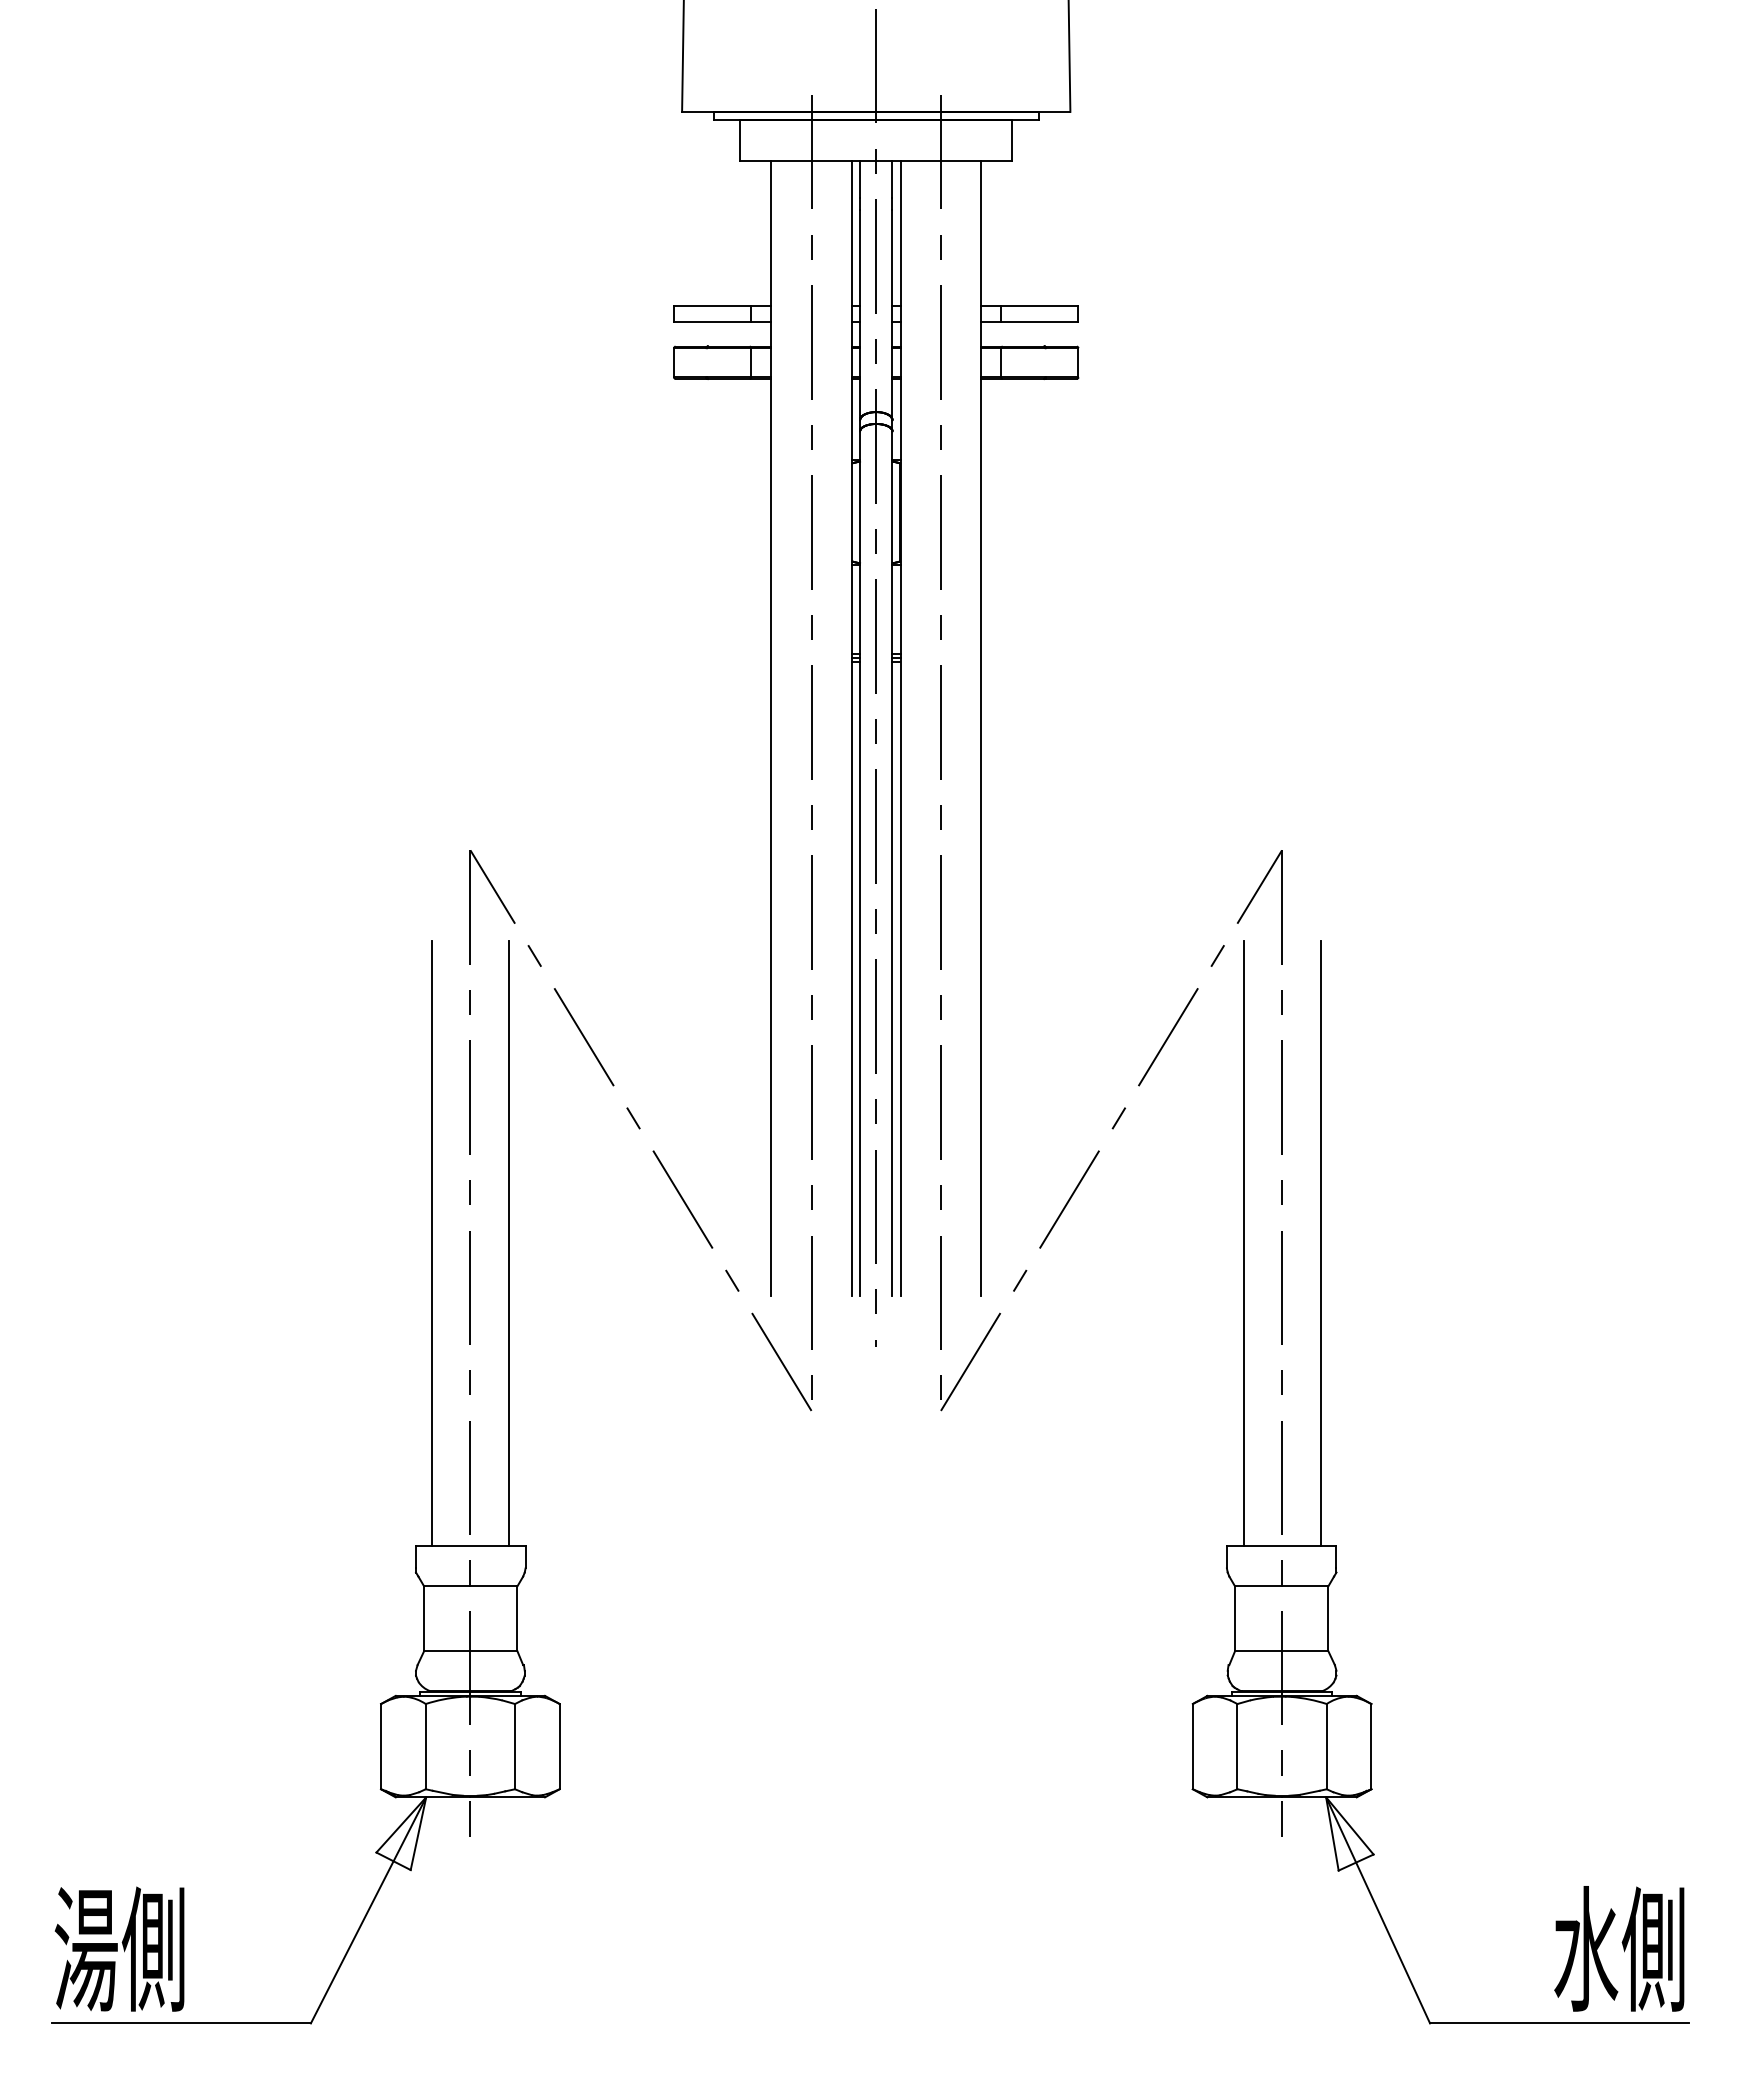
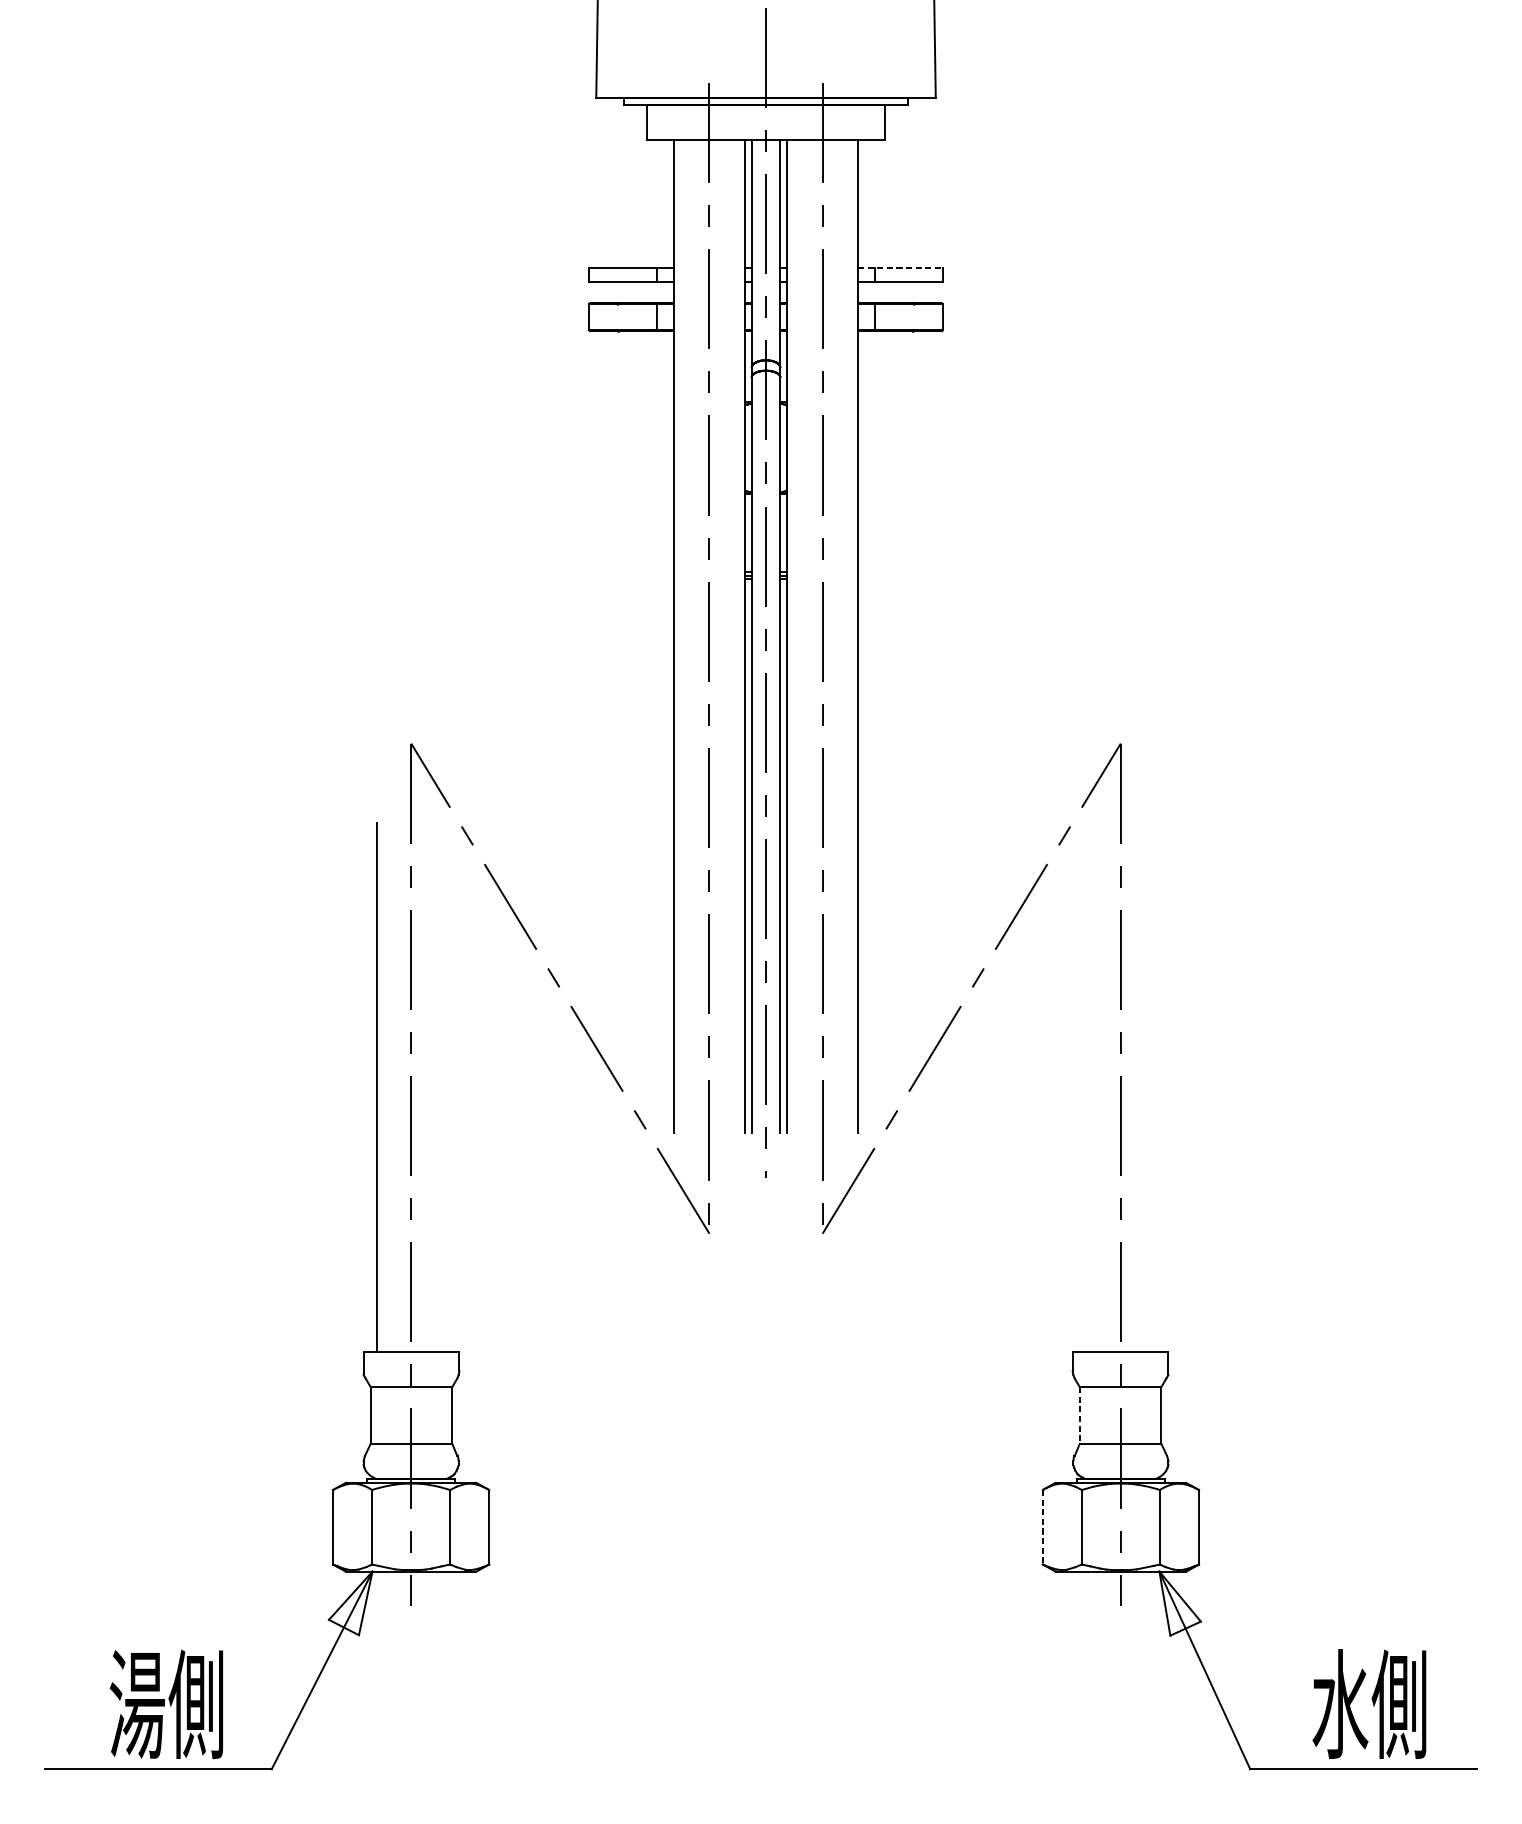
line: (1029, 306) -> (900, 268), solid -> dashed
line: (508, 1243) -> (444, 1087), removed
line: (1243, 1243) -> (1087, 1087), removed
line: (1320, 1243) -> (1154, 1087), removed
line: (1235, 1619) -> (1080, 1416), solid -> dashed
line: (1192, 1746) -> (1042, 1527), solid -> dashed
text: (119, 1948) -> (166, 1703), moved
text: (1619, 1948) -> (1369, 1703), moved

